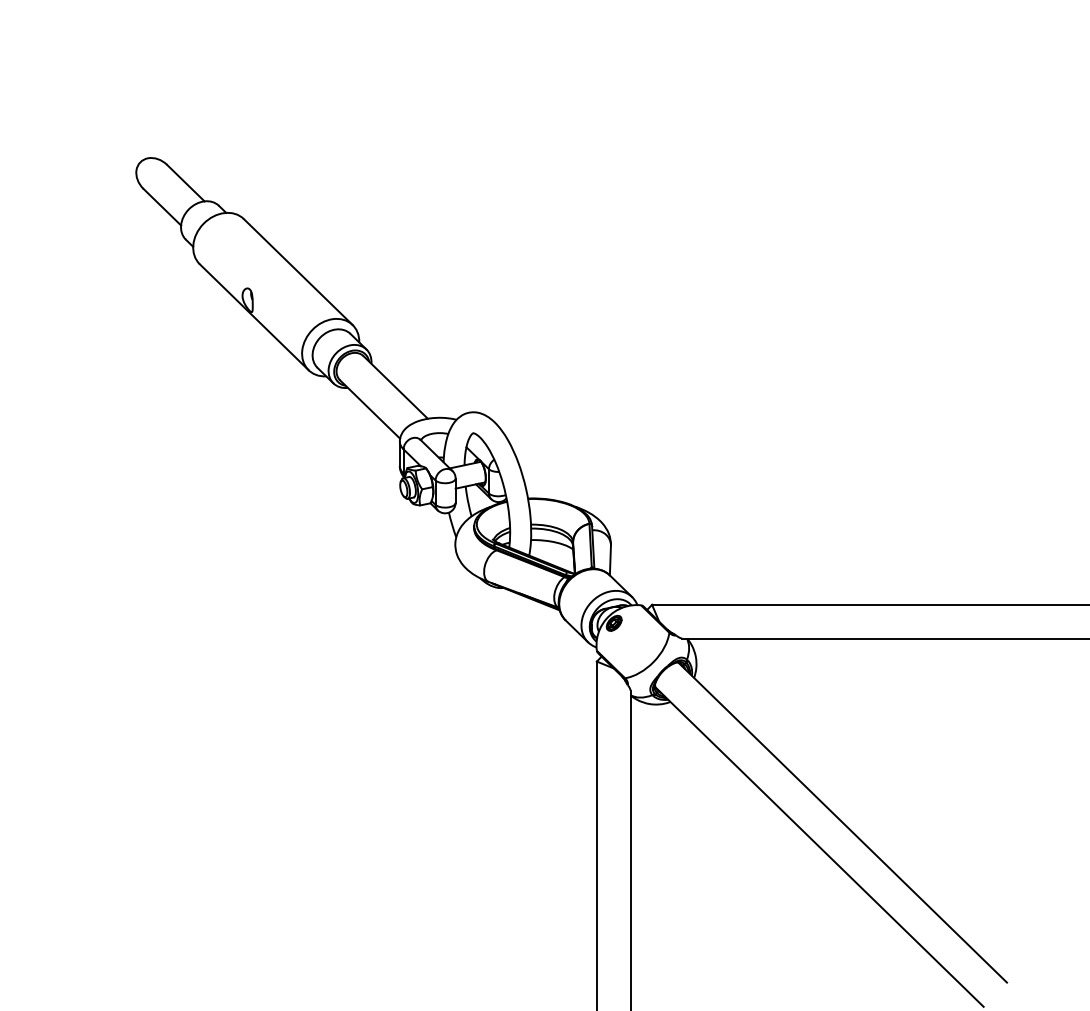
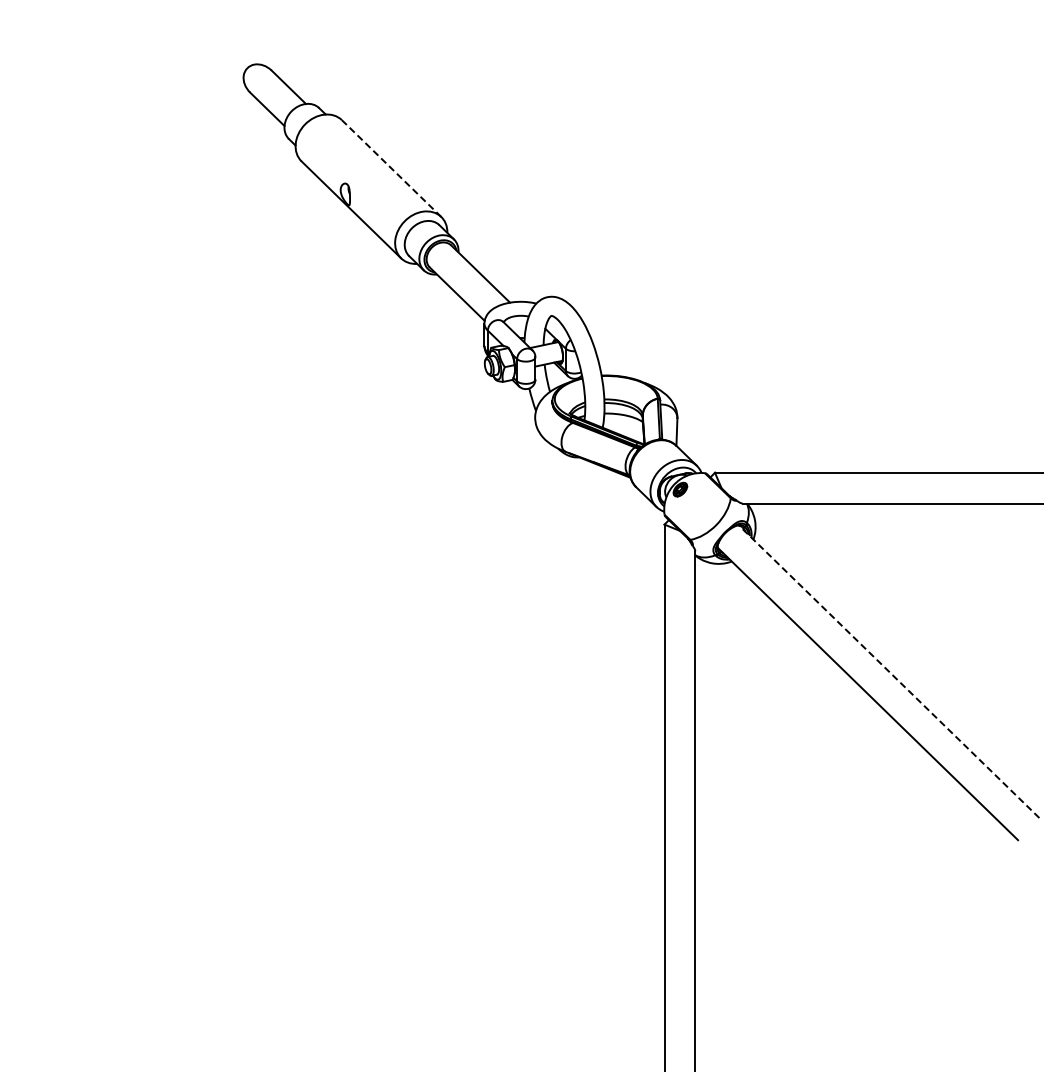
line: (298, 271) -> (391, 168), solid -> dashed
line: (843, 822) -> (889, 671), solid -> dashed

